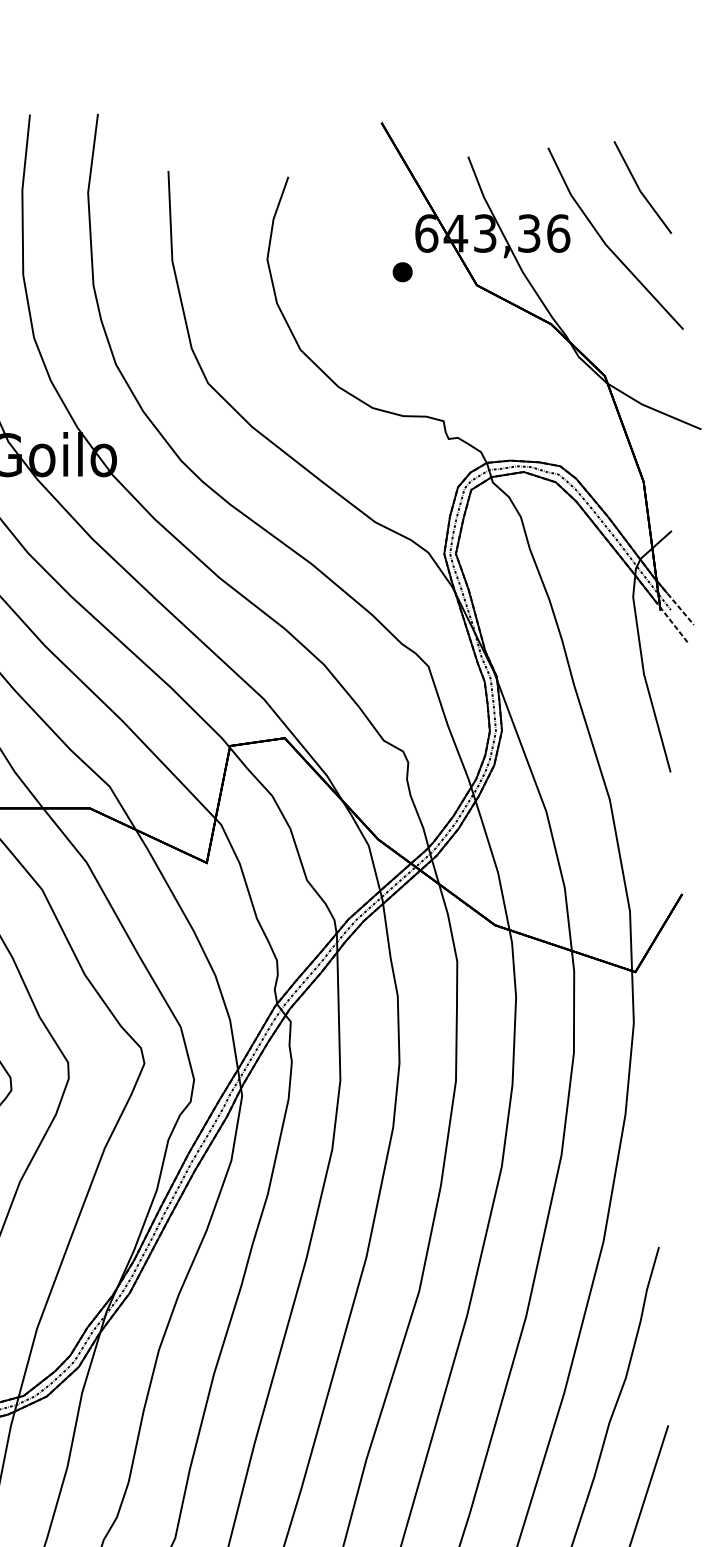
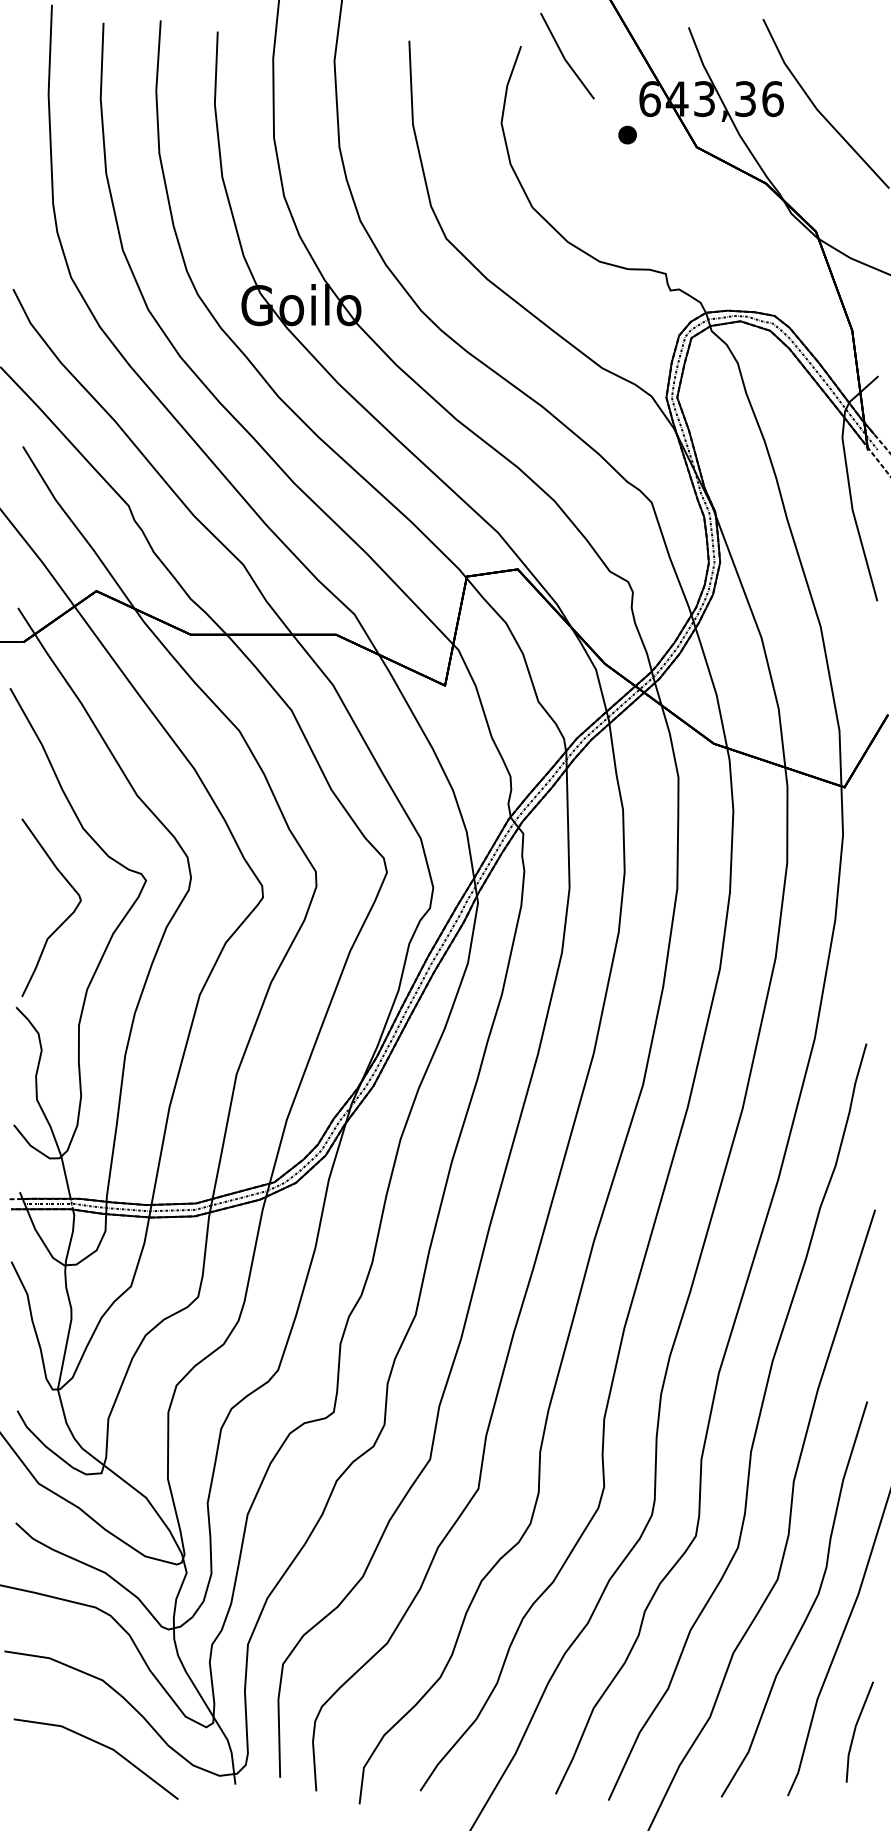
line: (640, 188) -> (565, 57), moved

